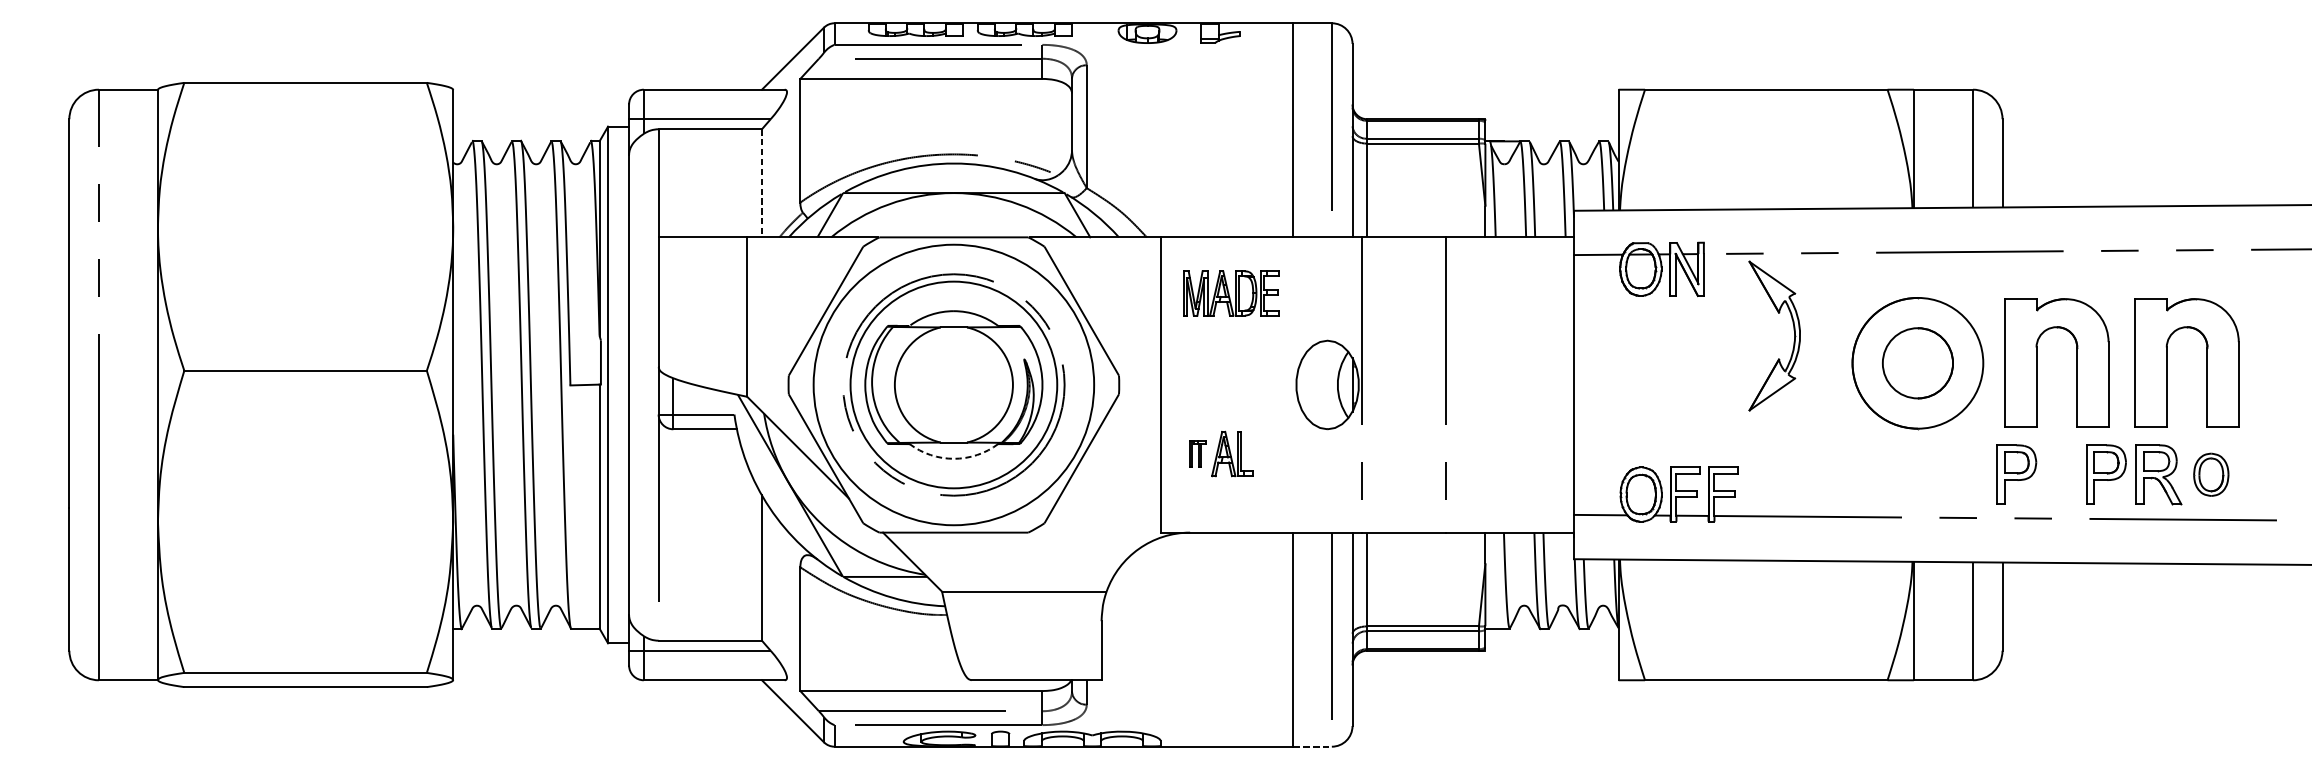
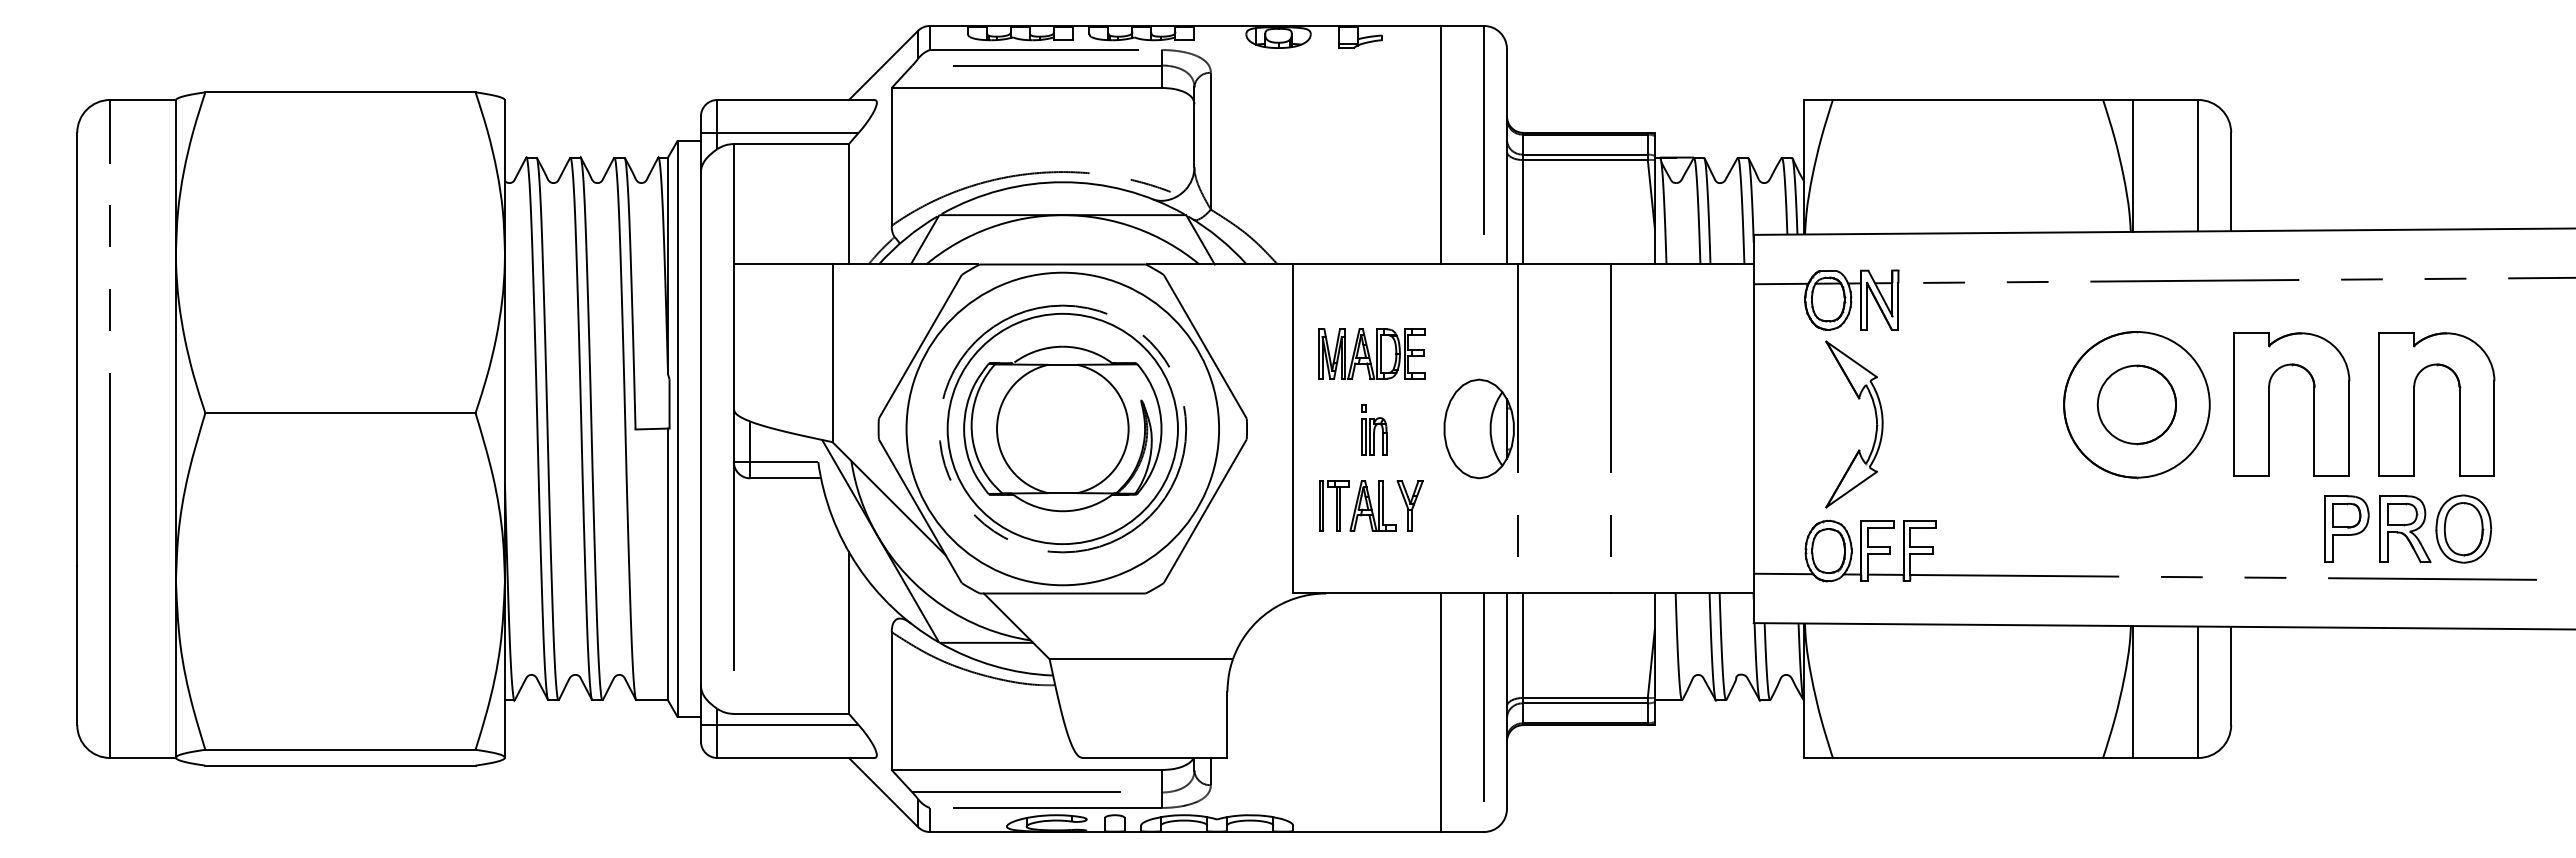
line: (761, 183) -> (848, 204), dashed -> solid
part: (1230, 293) -> (1371, 353), moved
part: (1793, 330) -> (1875, 418), moved
part: (1233, 385) -> (1374, 429), added
part: (1197, 453) -> (1334, 505), size x1.67
part: (1265, 453) -> (1409, 505), added
arc: (953, 459) -> (1062, 511), dashed -> solid
part: (2016, 474) -> (2246, 528), removed
part: (2211, 474) -> (2463, 528), size x1.43
line: (1313, 747) -> (1463, 832), dashed -> solid

